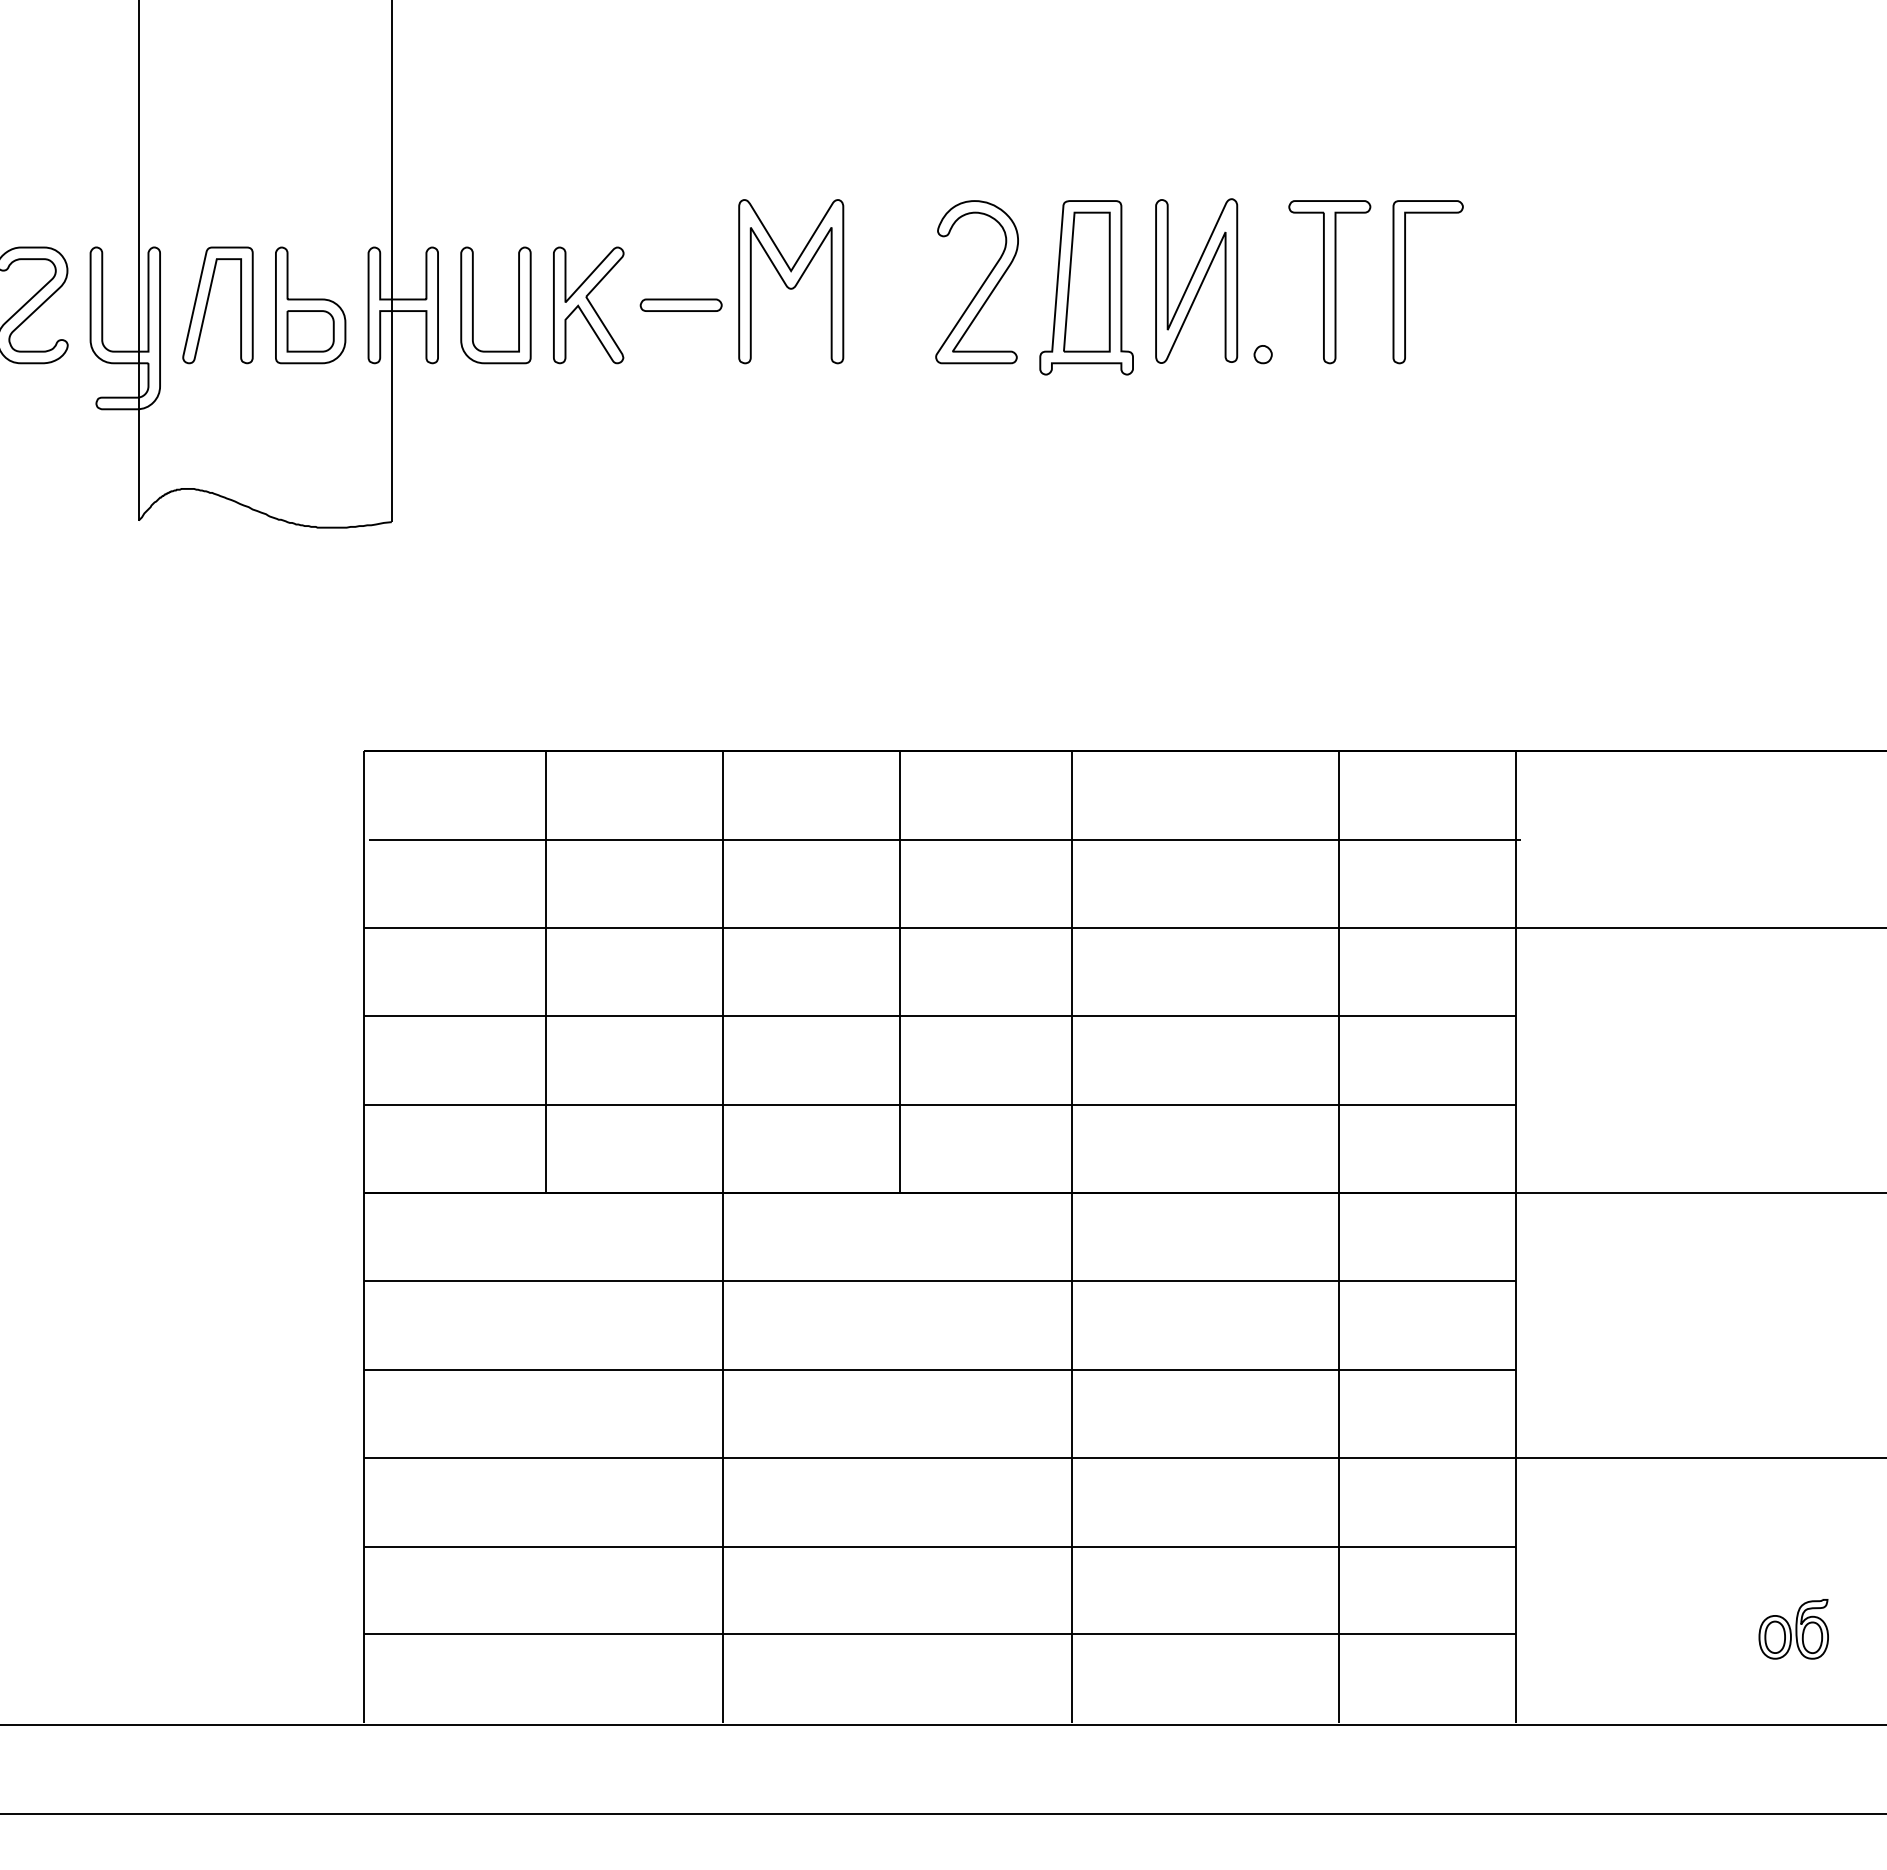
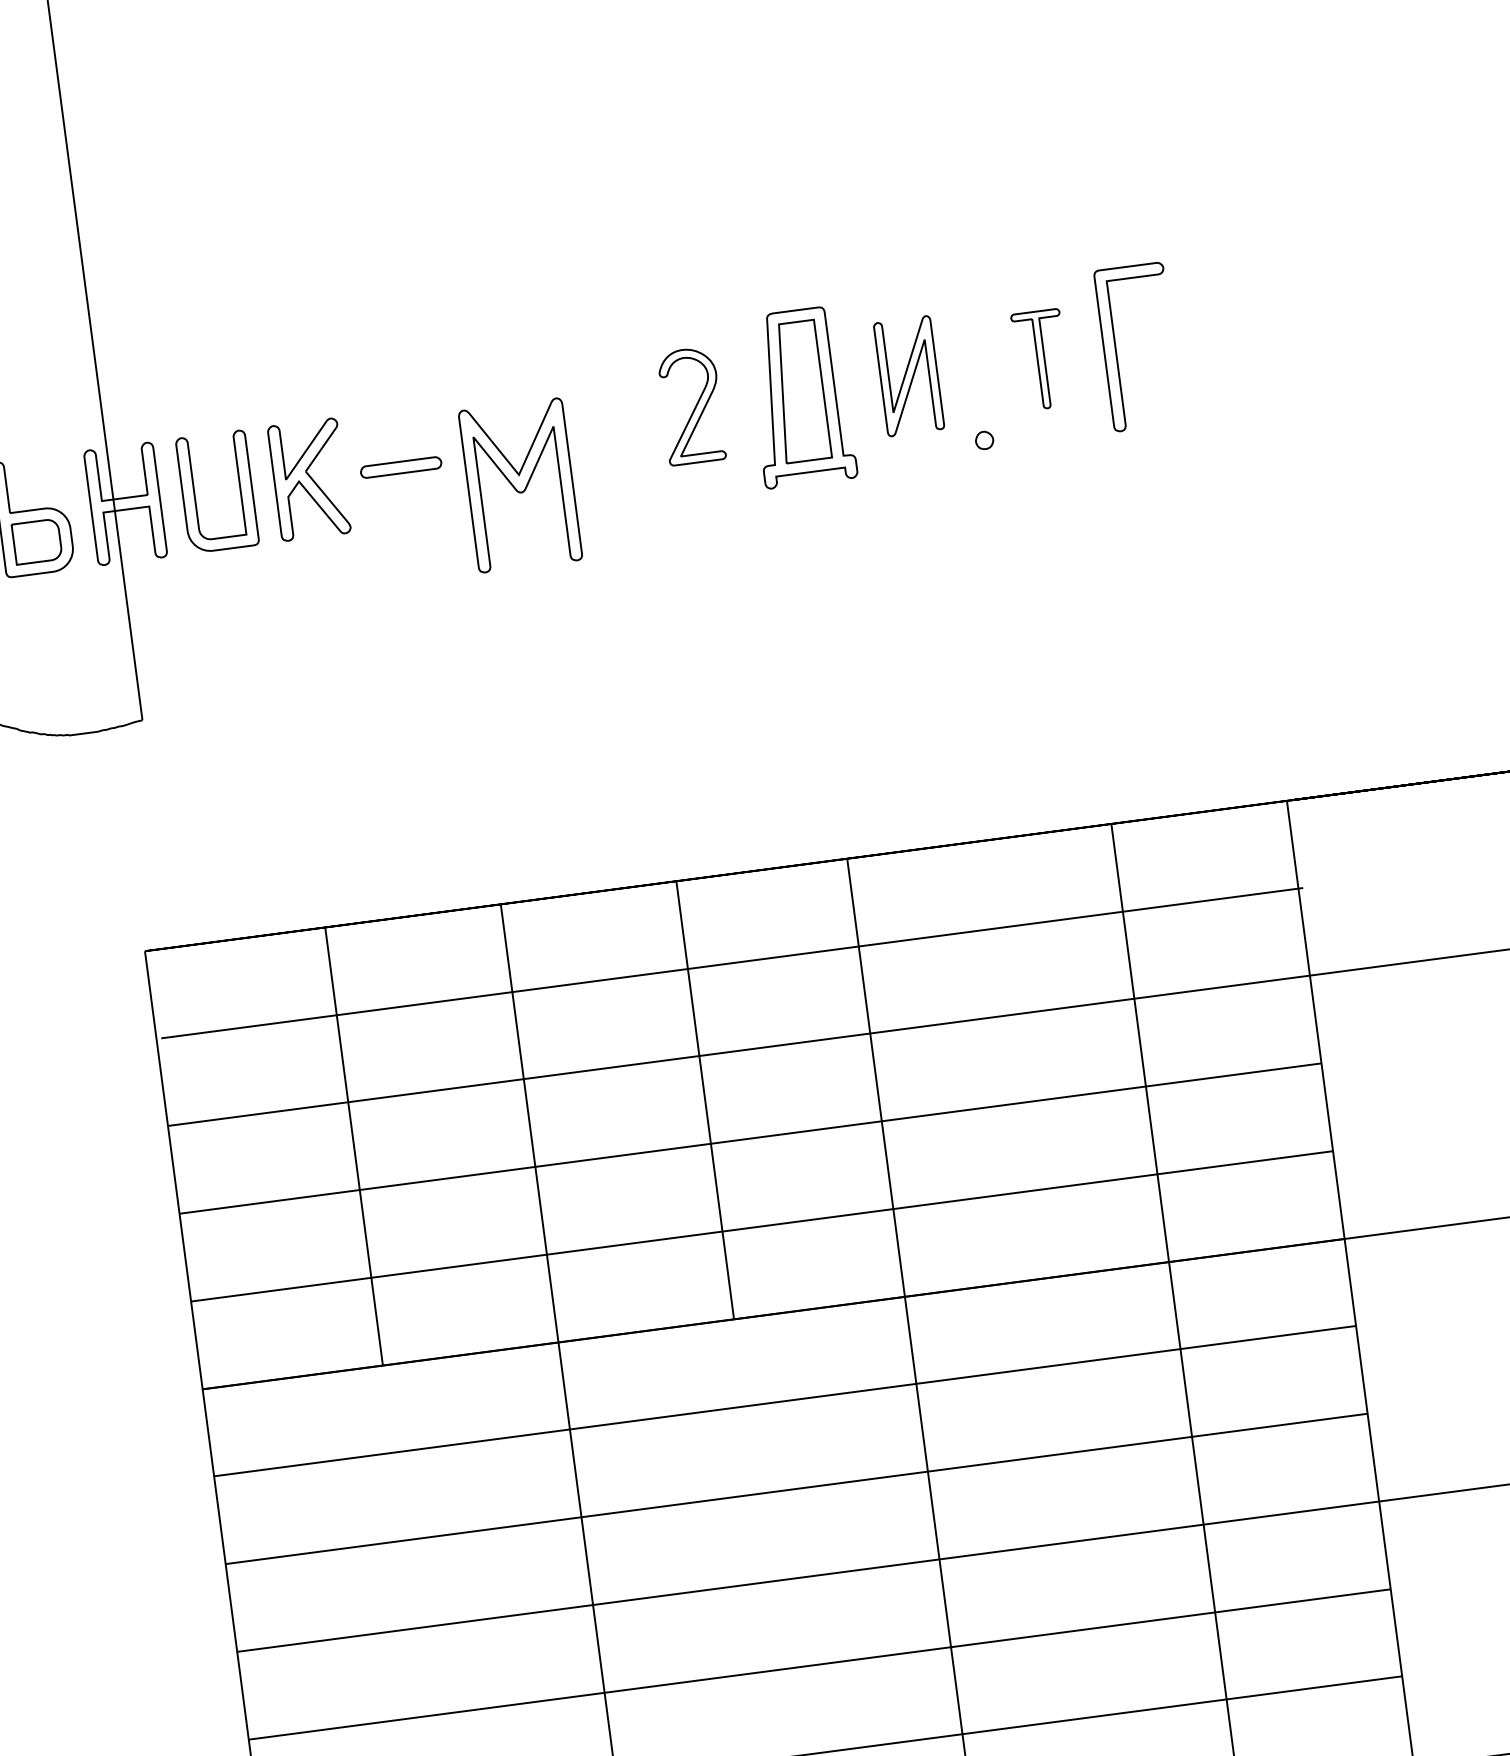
part: (1196, 280) -> (908, 375), size x0.7
part: (791, 281) -> (520, 485), moved
part: (976, 282) -> (690, 406), size x0.7
part: (1329, 282) -> (1040, 360), size x0.6

